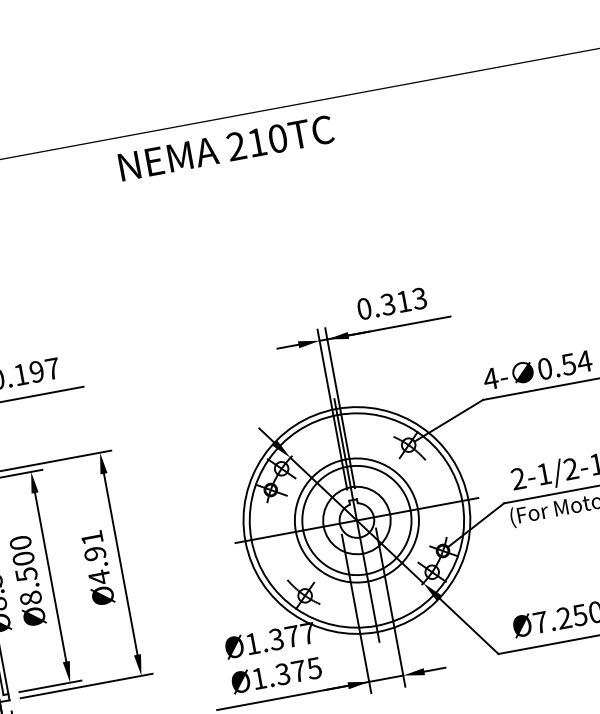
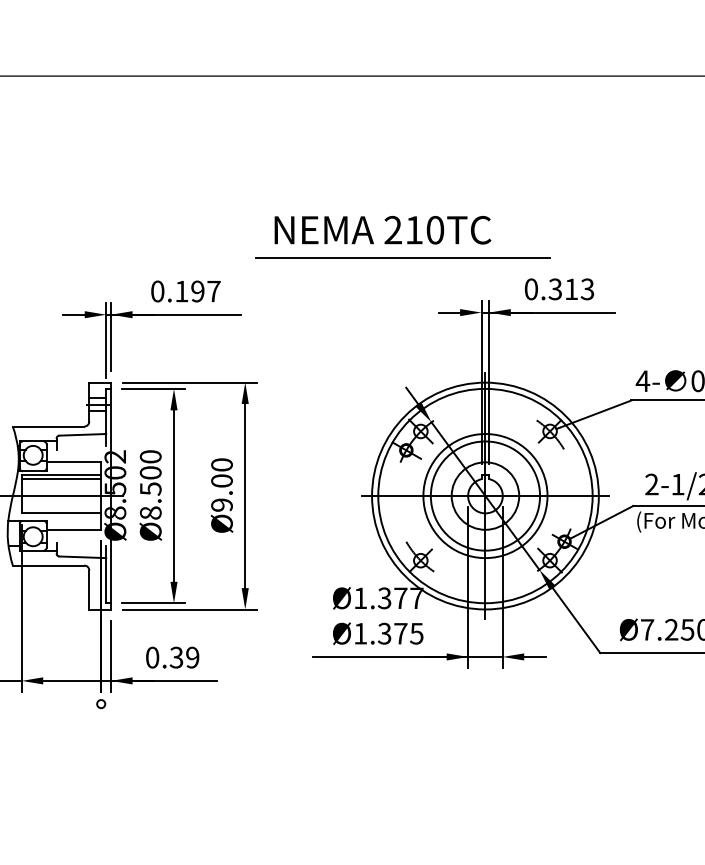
text: (226, 148) -> (382, 230), moved
line: (231, 301) -> (402, 257), added
text: (95, 558) -> (221, 485), Ø4.91 -> Ø9.00

